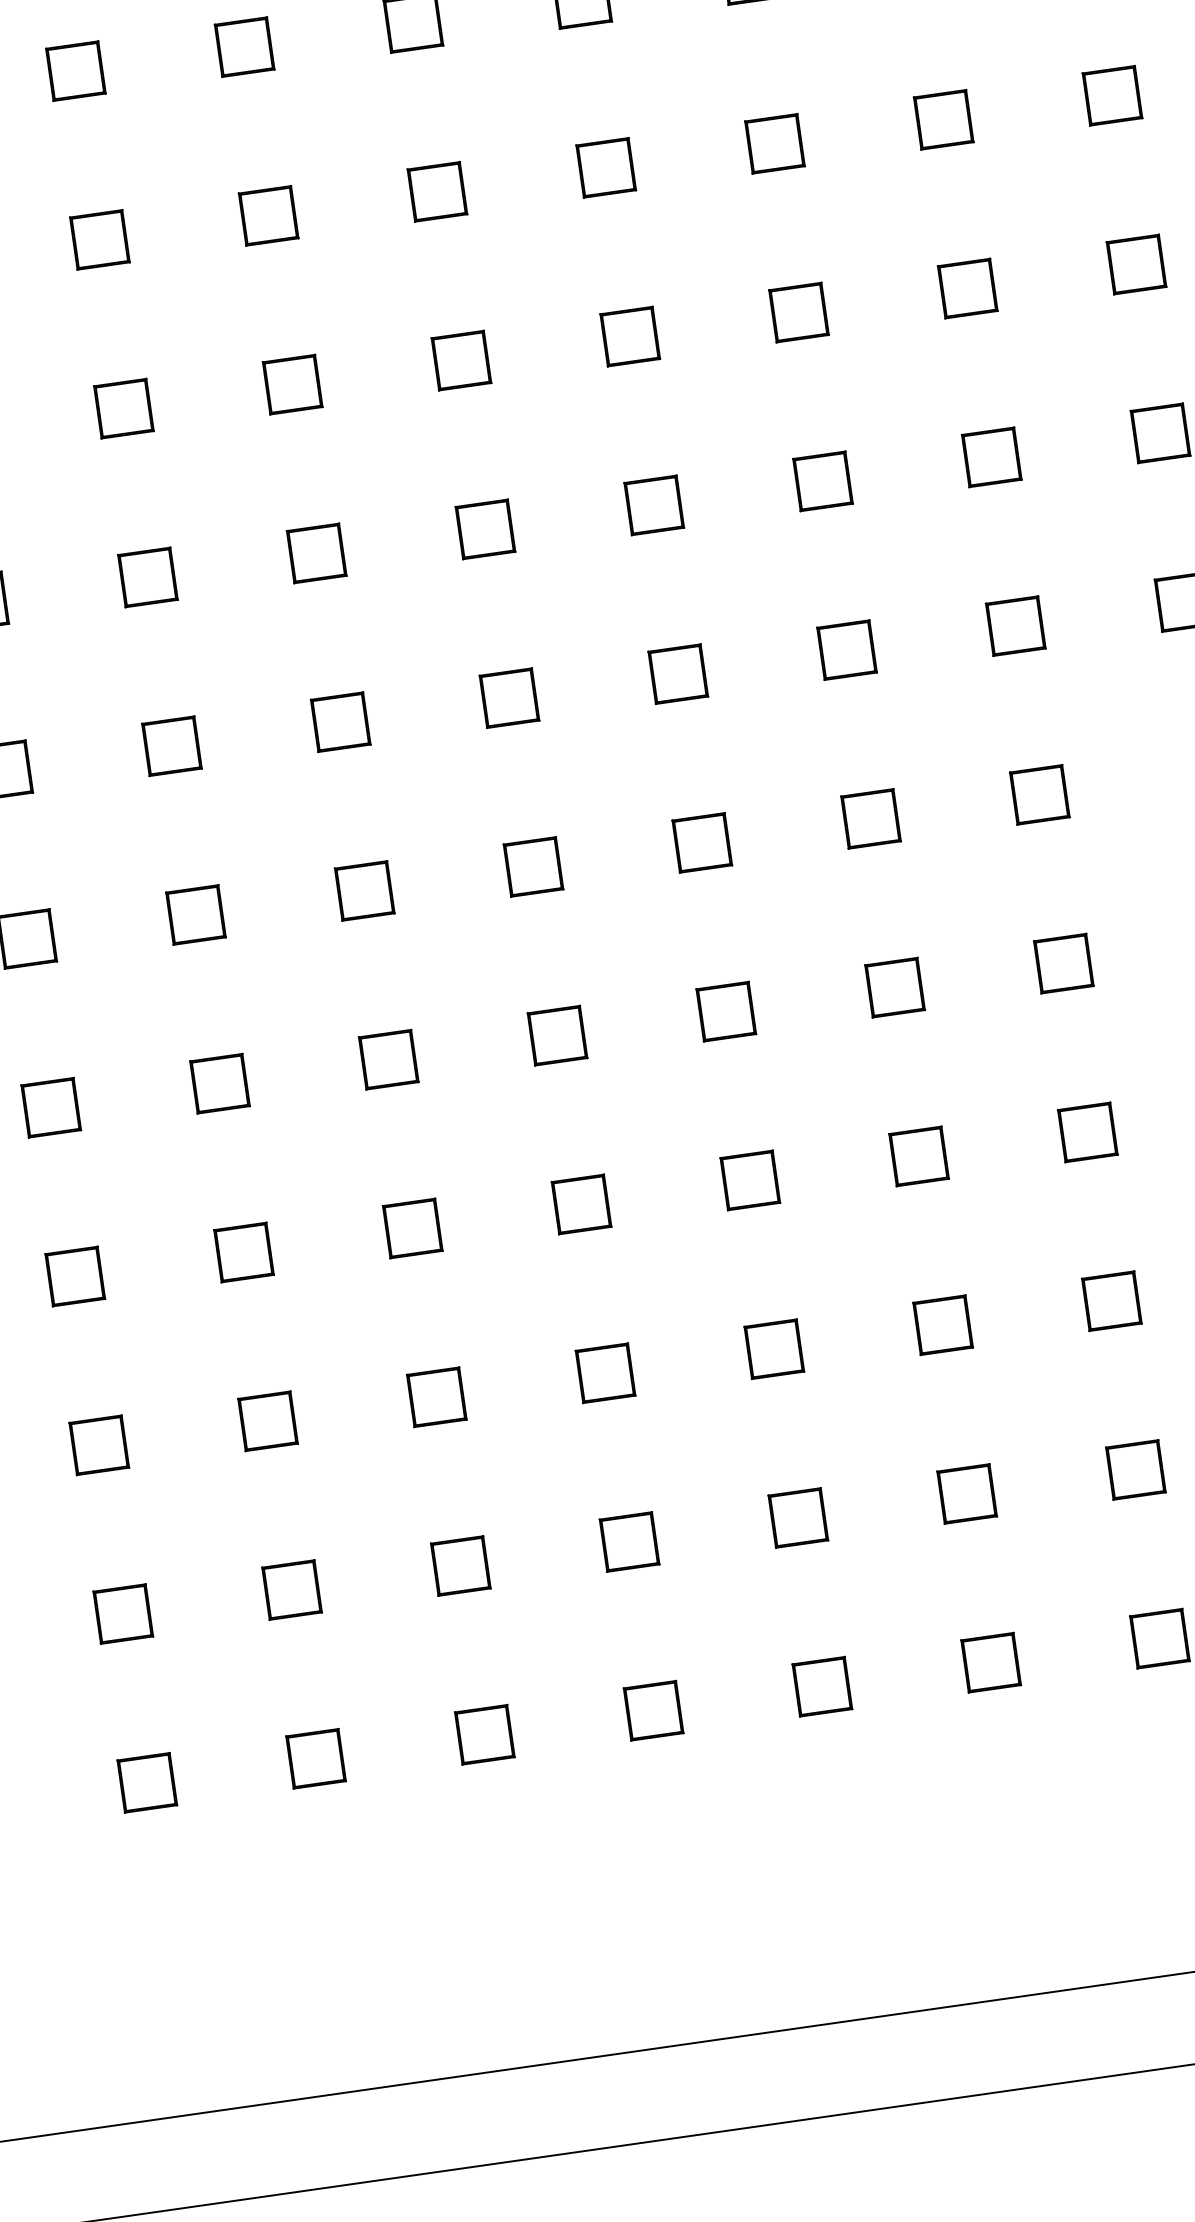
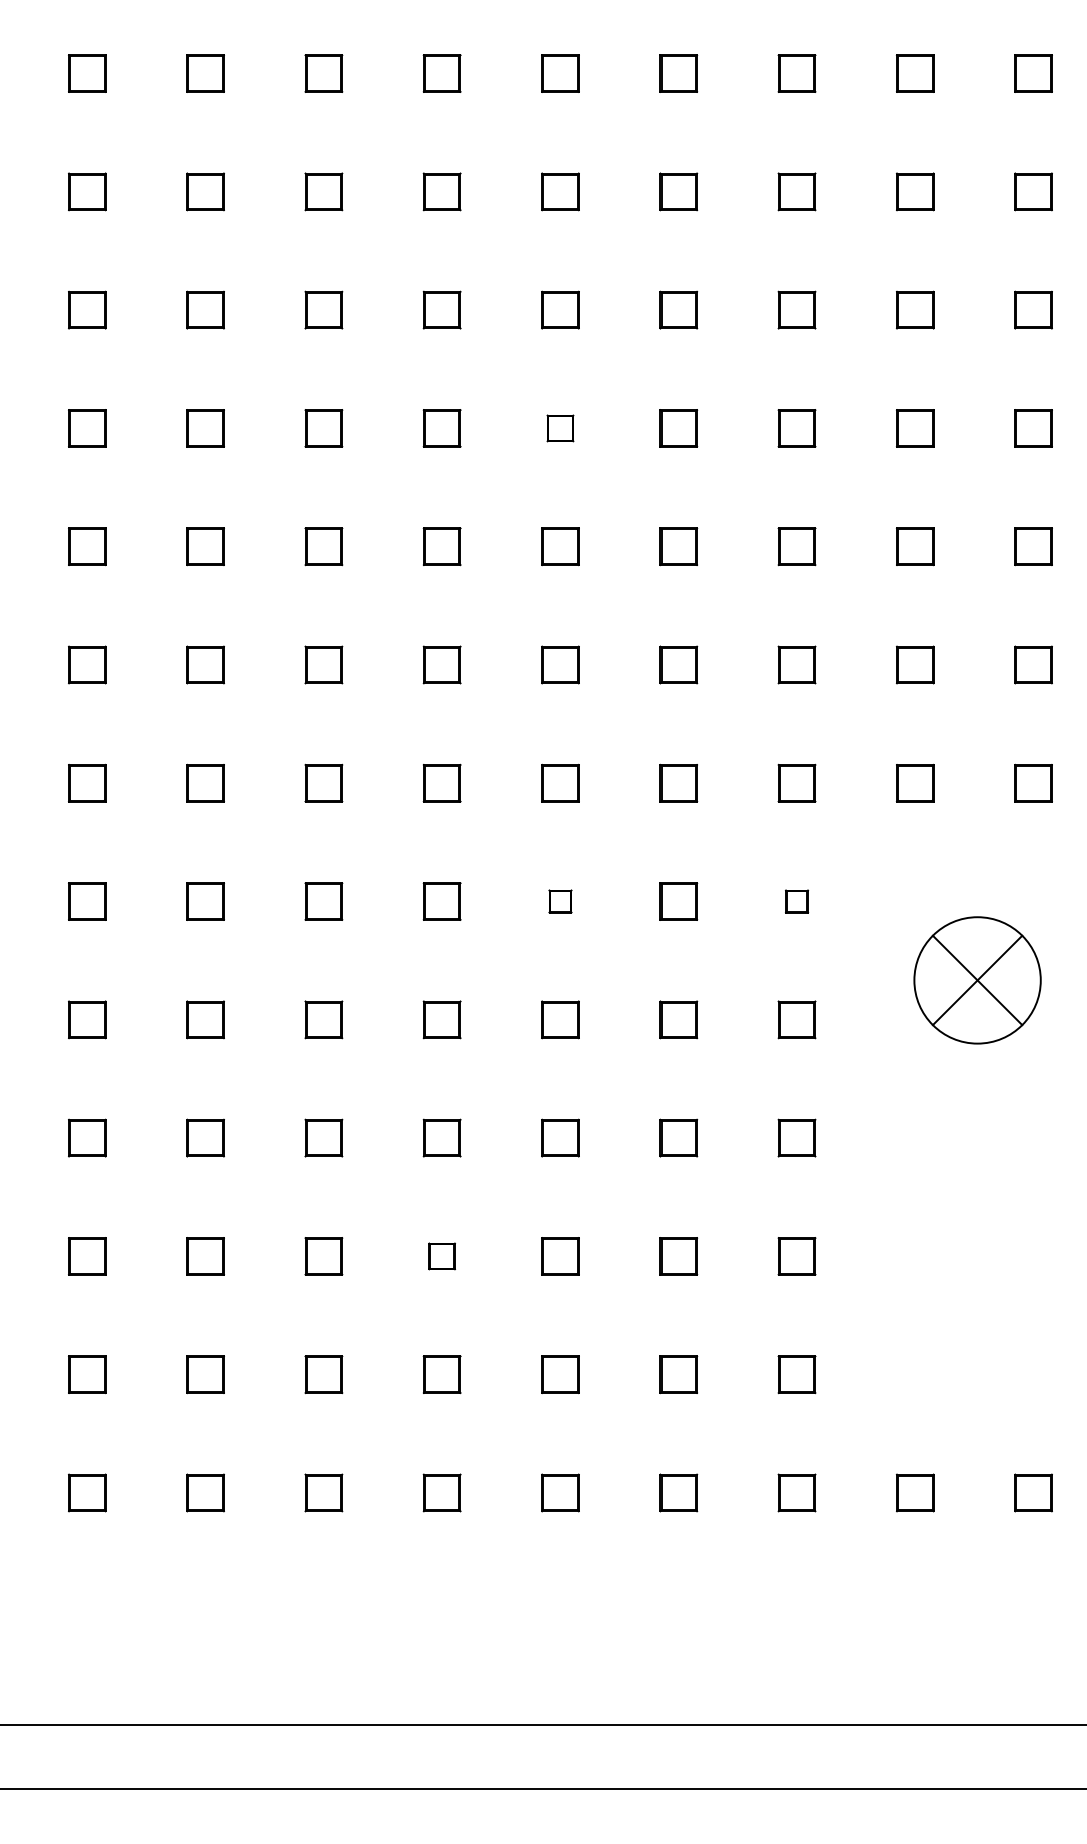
part: (606, 167) -> (560, 428), size x0.7
part: (1039, 794) -> (796, 901), size x0.6
part: (702, 842) -> (560, 901), size x0.6
part: (604, 1373) -> (441, 1256), size x0.7

